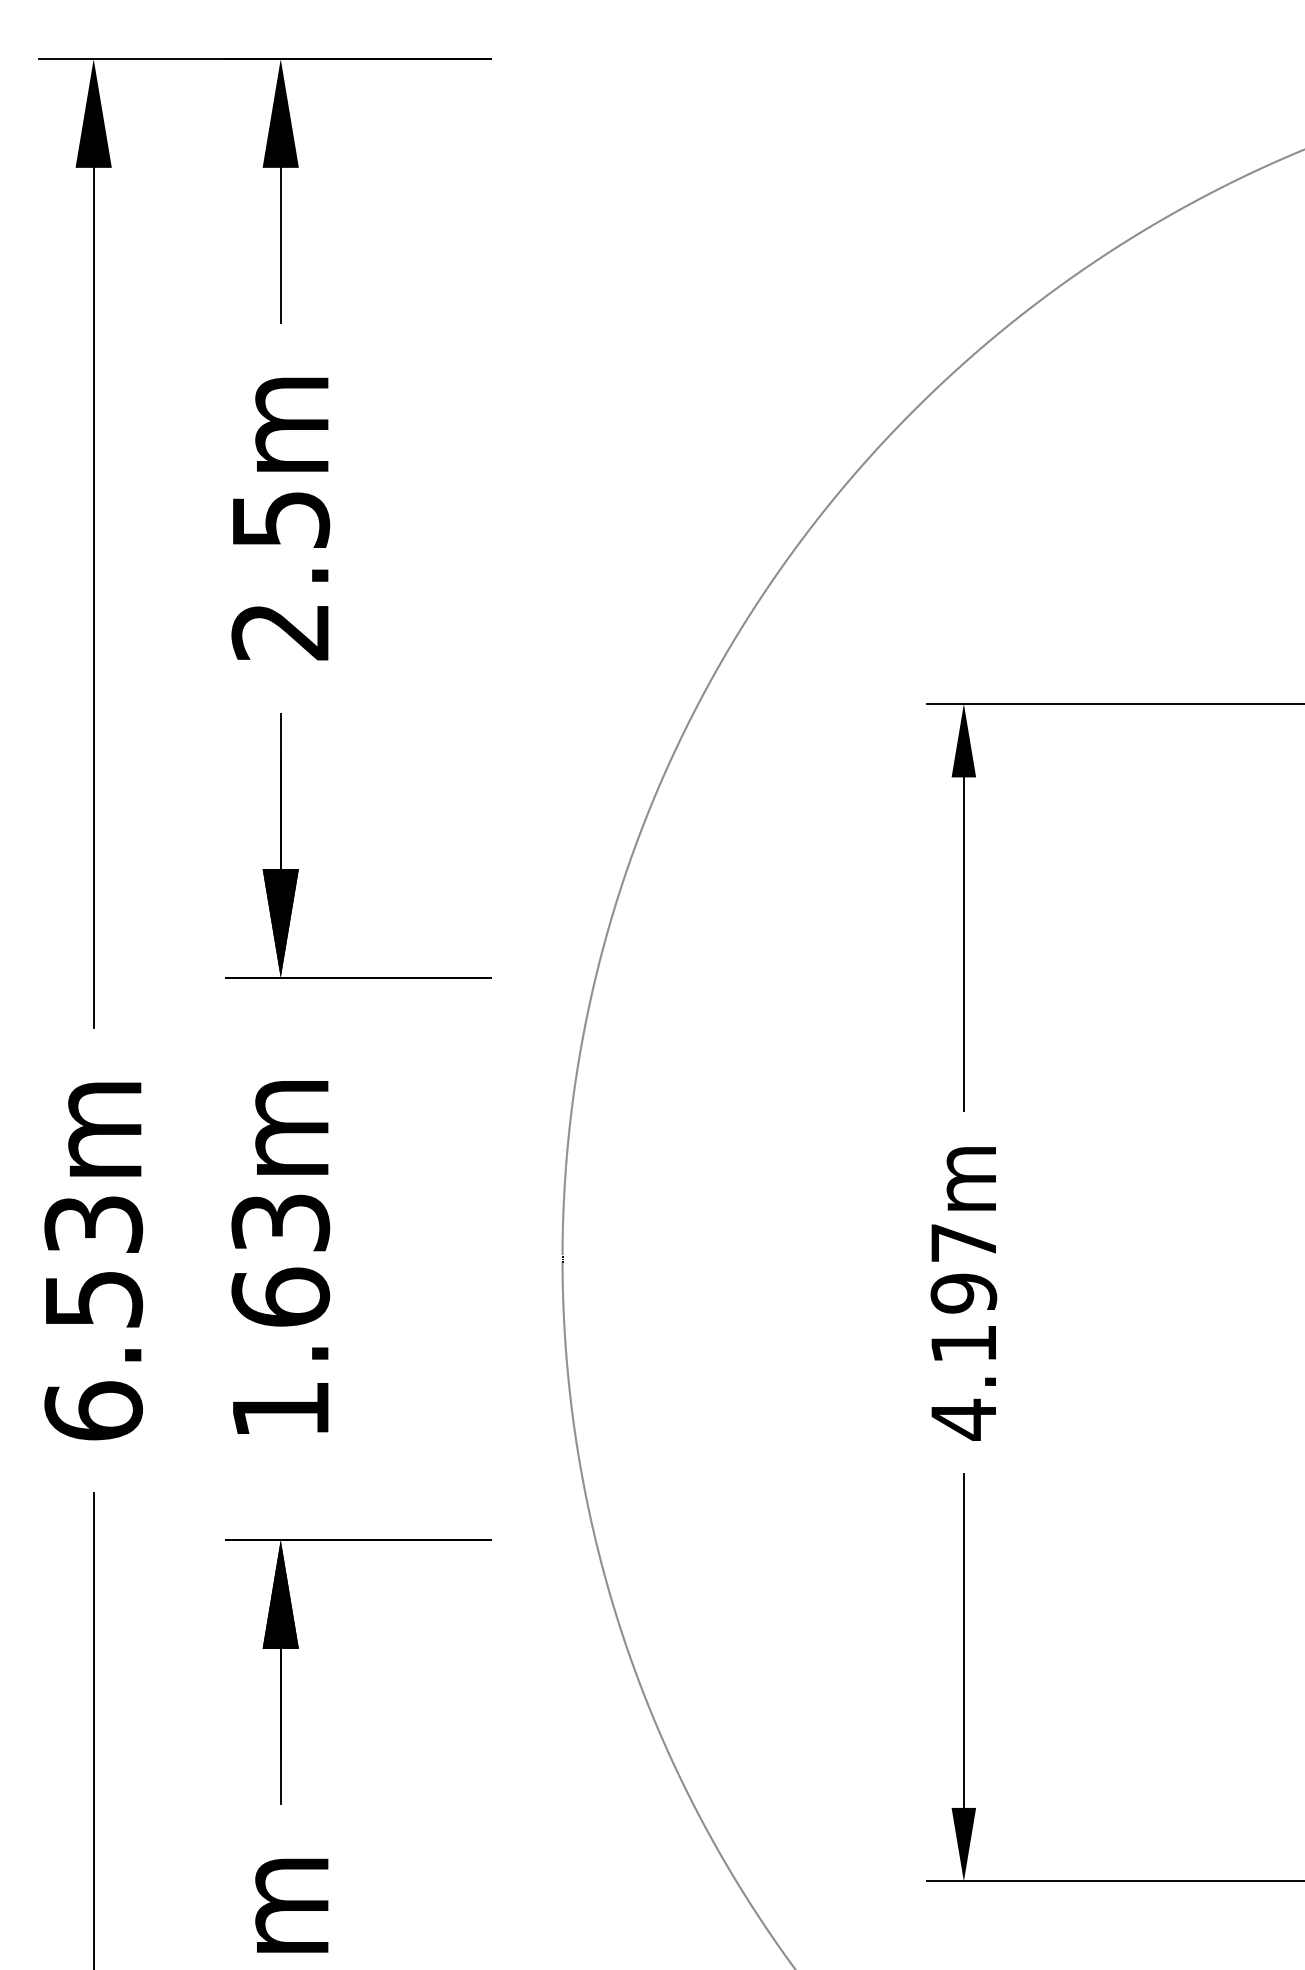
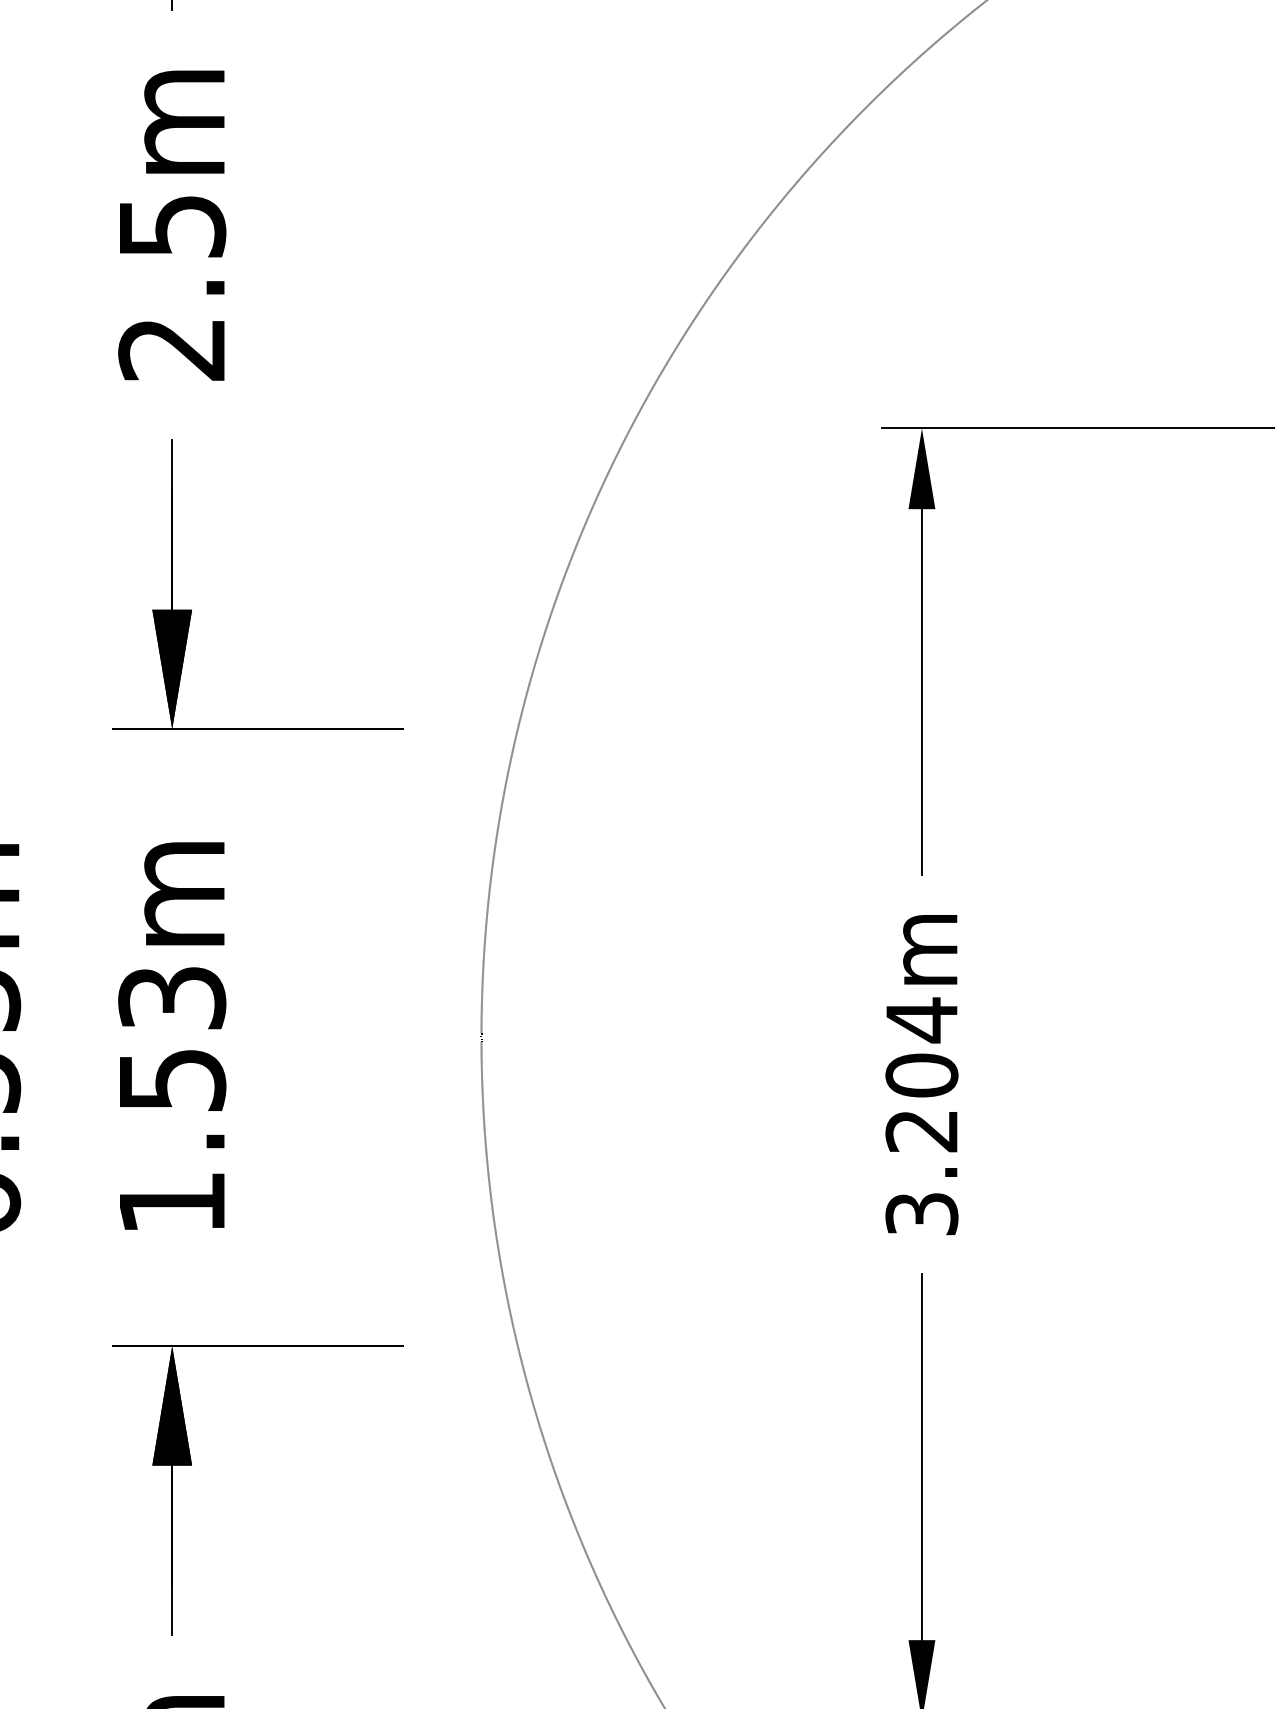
text: (280, 1296) -> (171, 1078), 1.63m -> 1.53m
text: (963, 1331) -> (921, 1117), 4.197m -> 3.204m

